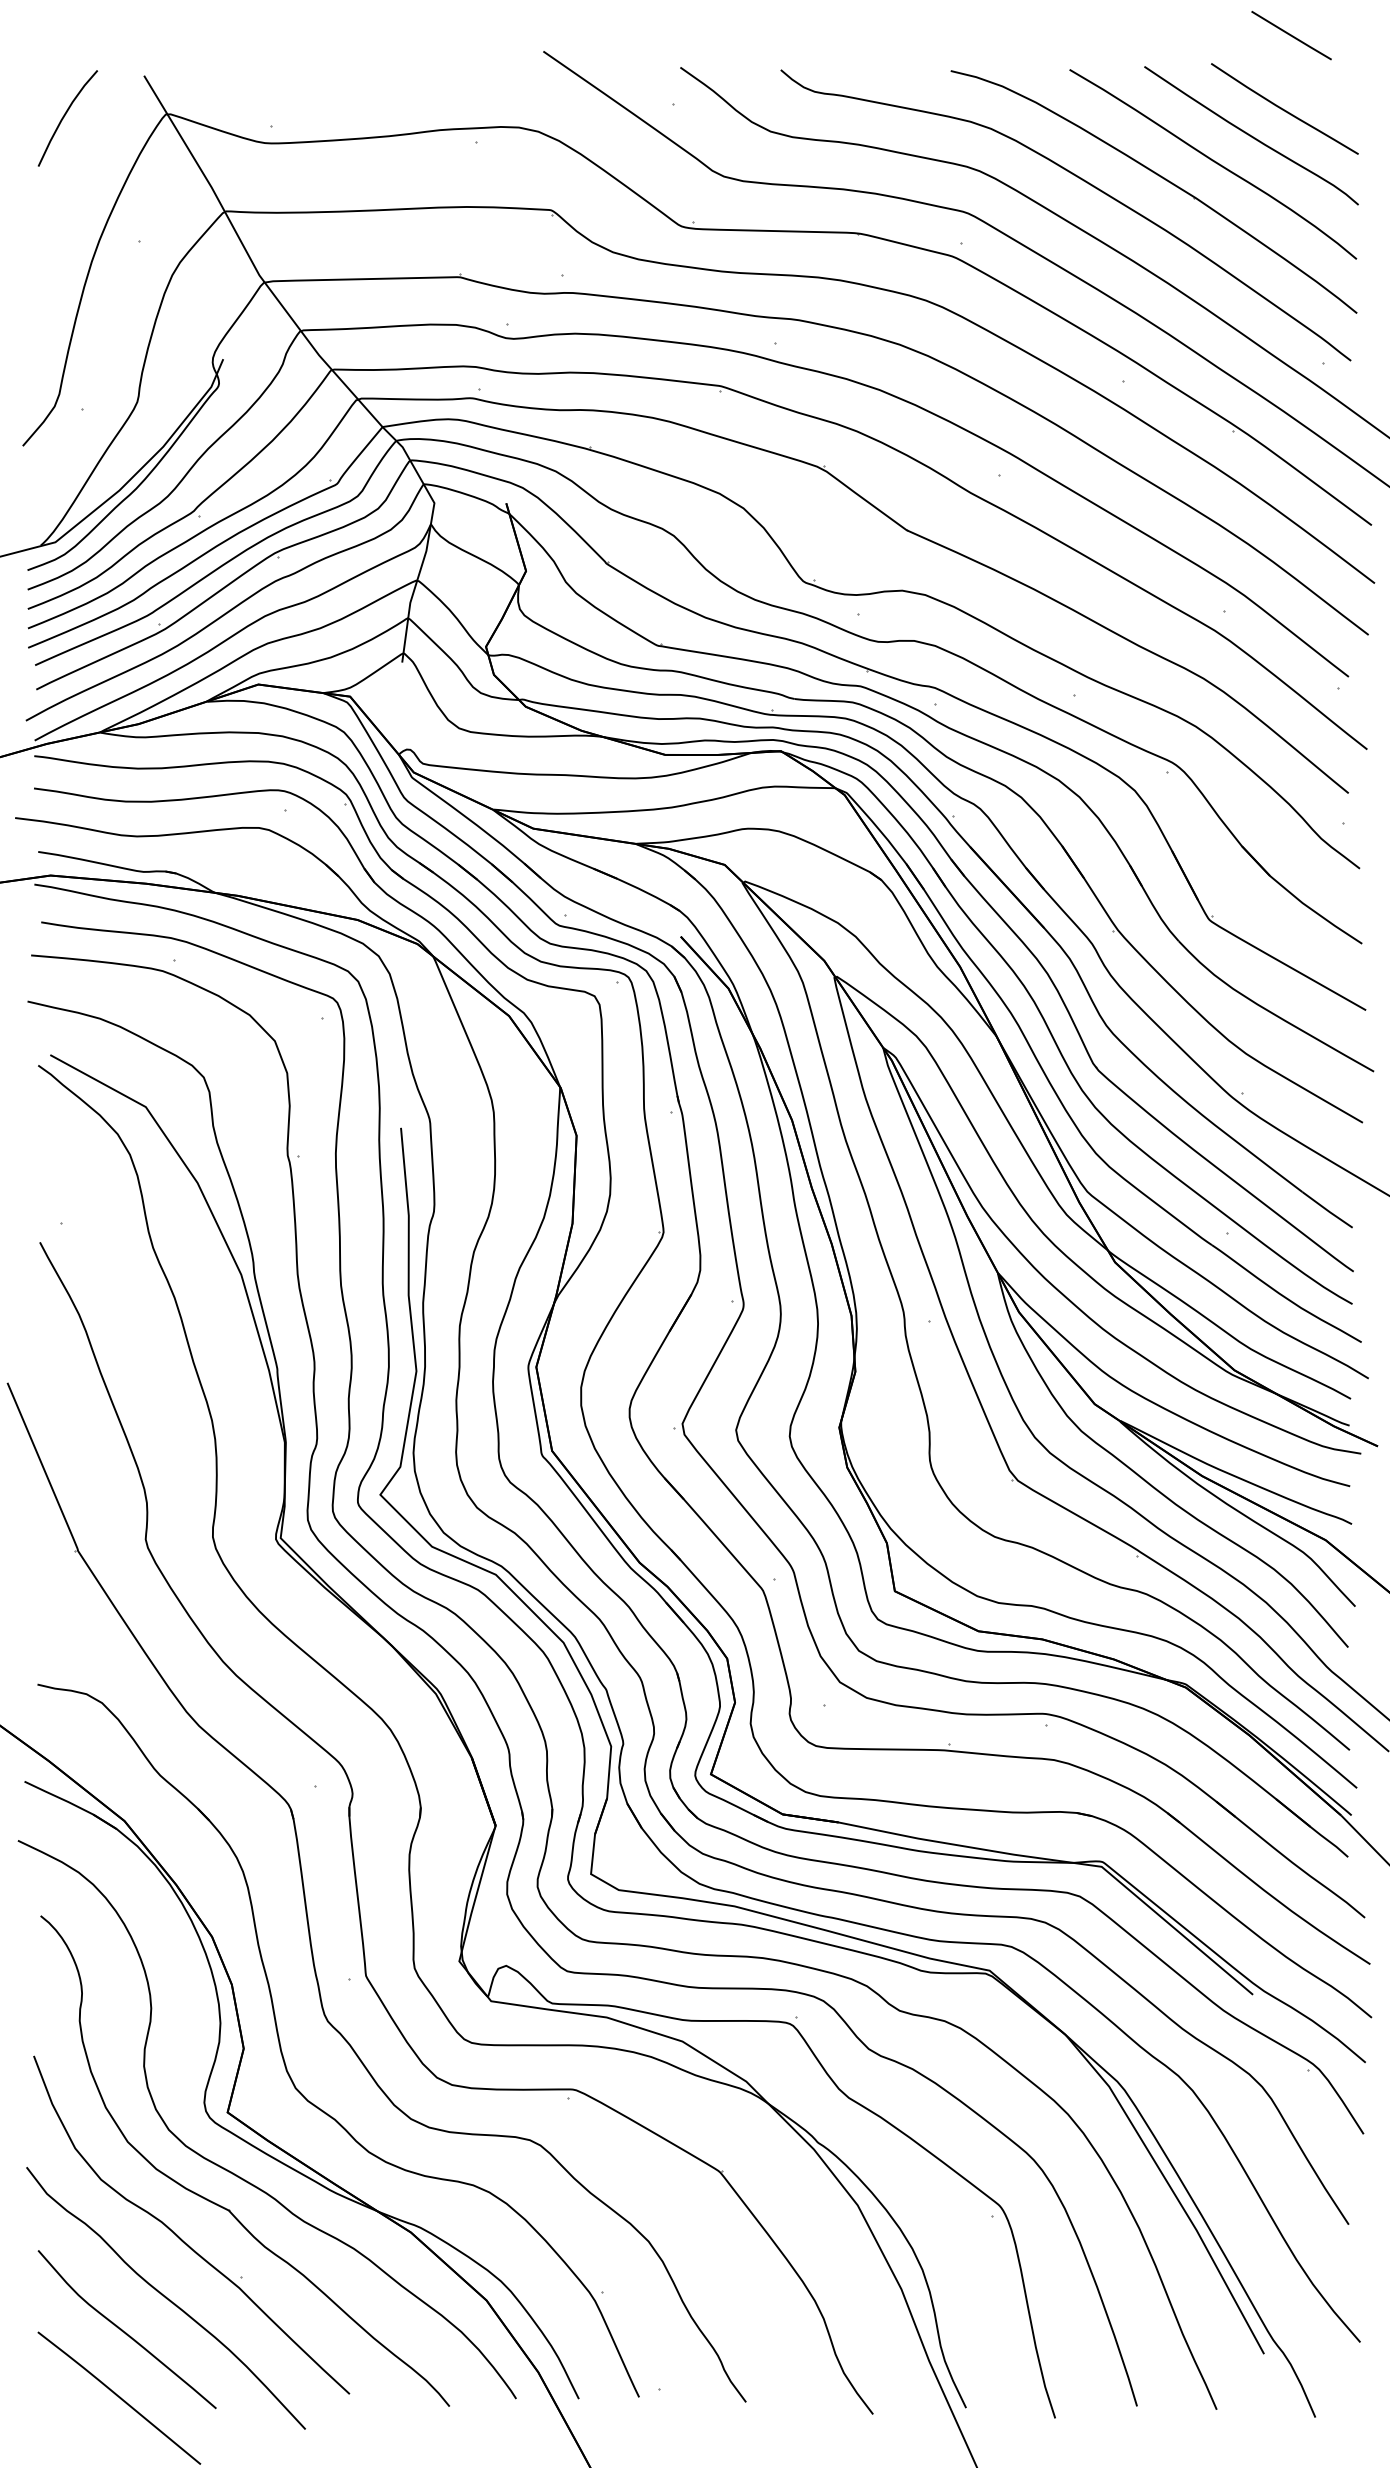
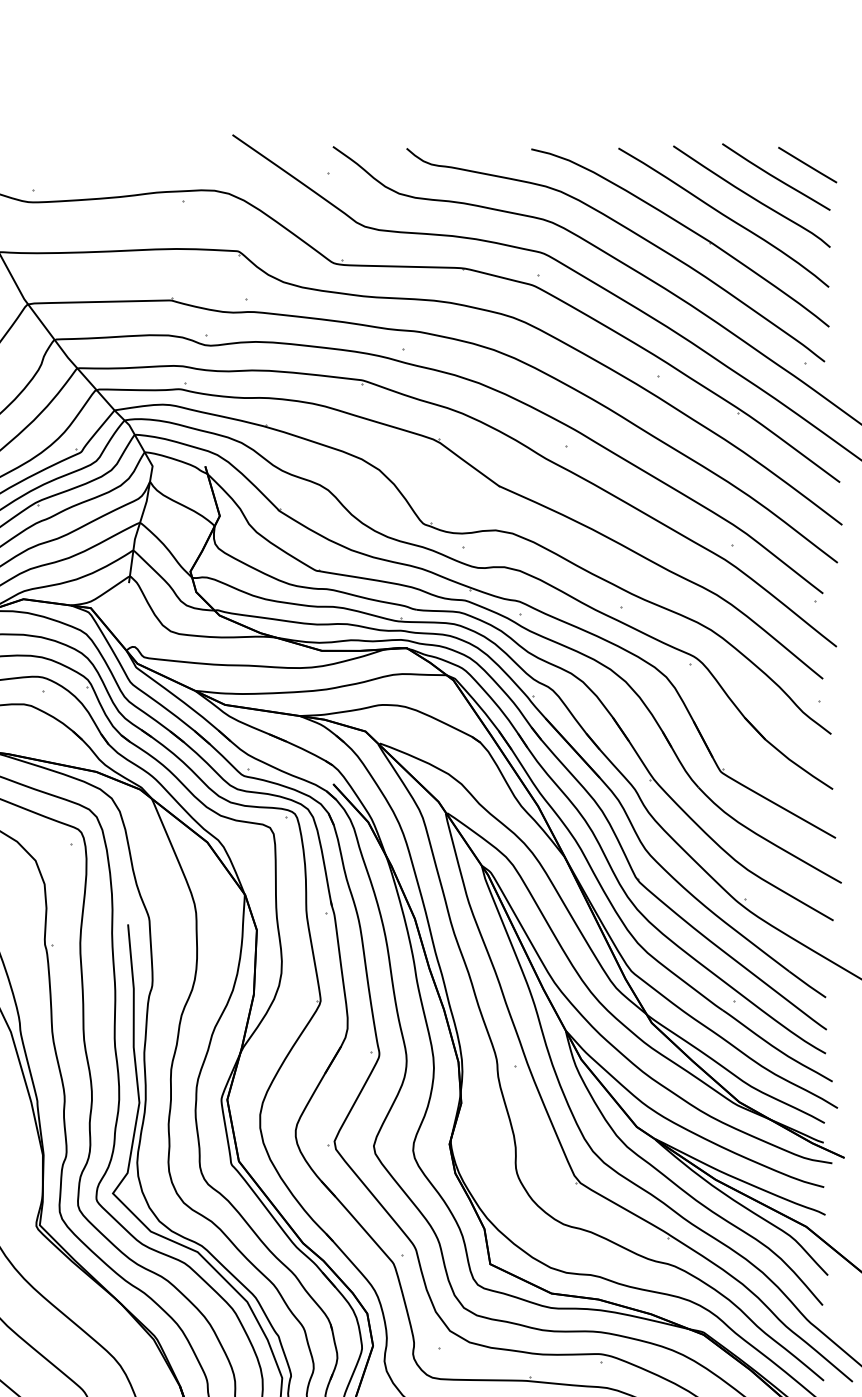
line: (1291, 35) -> (807, 165), moved

